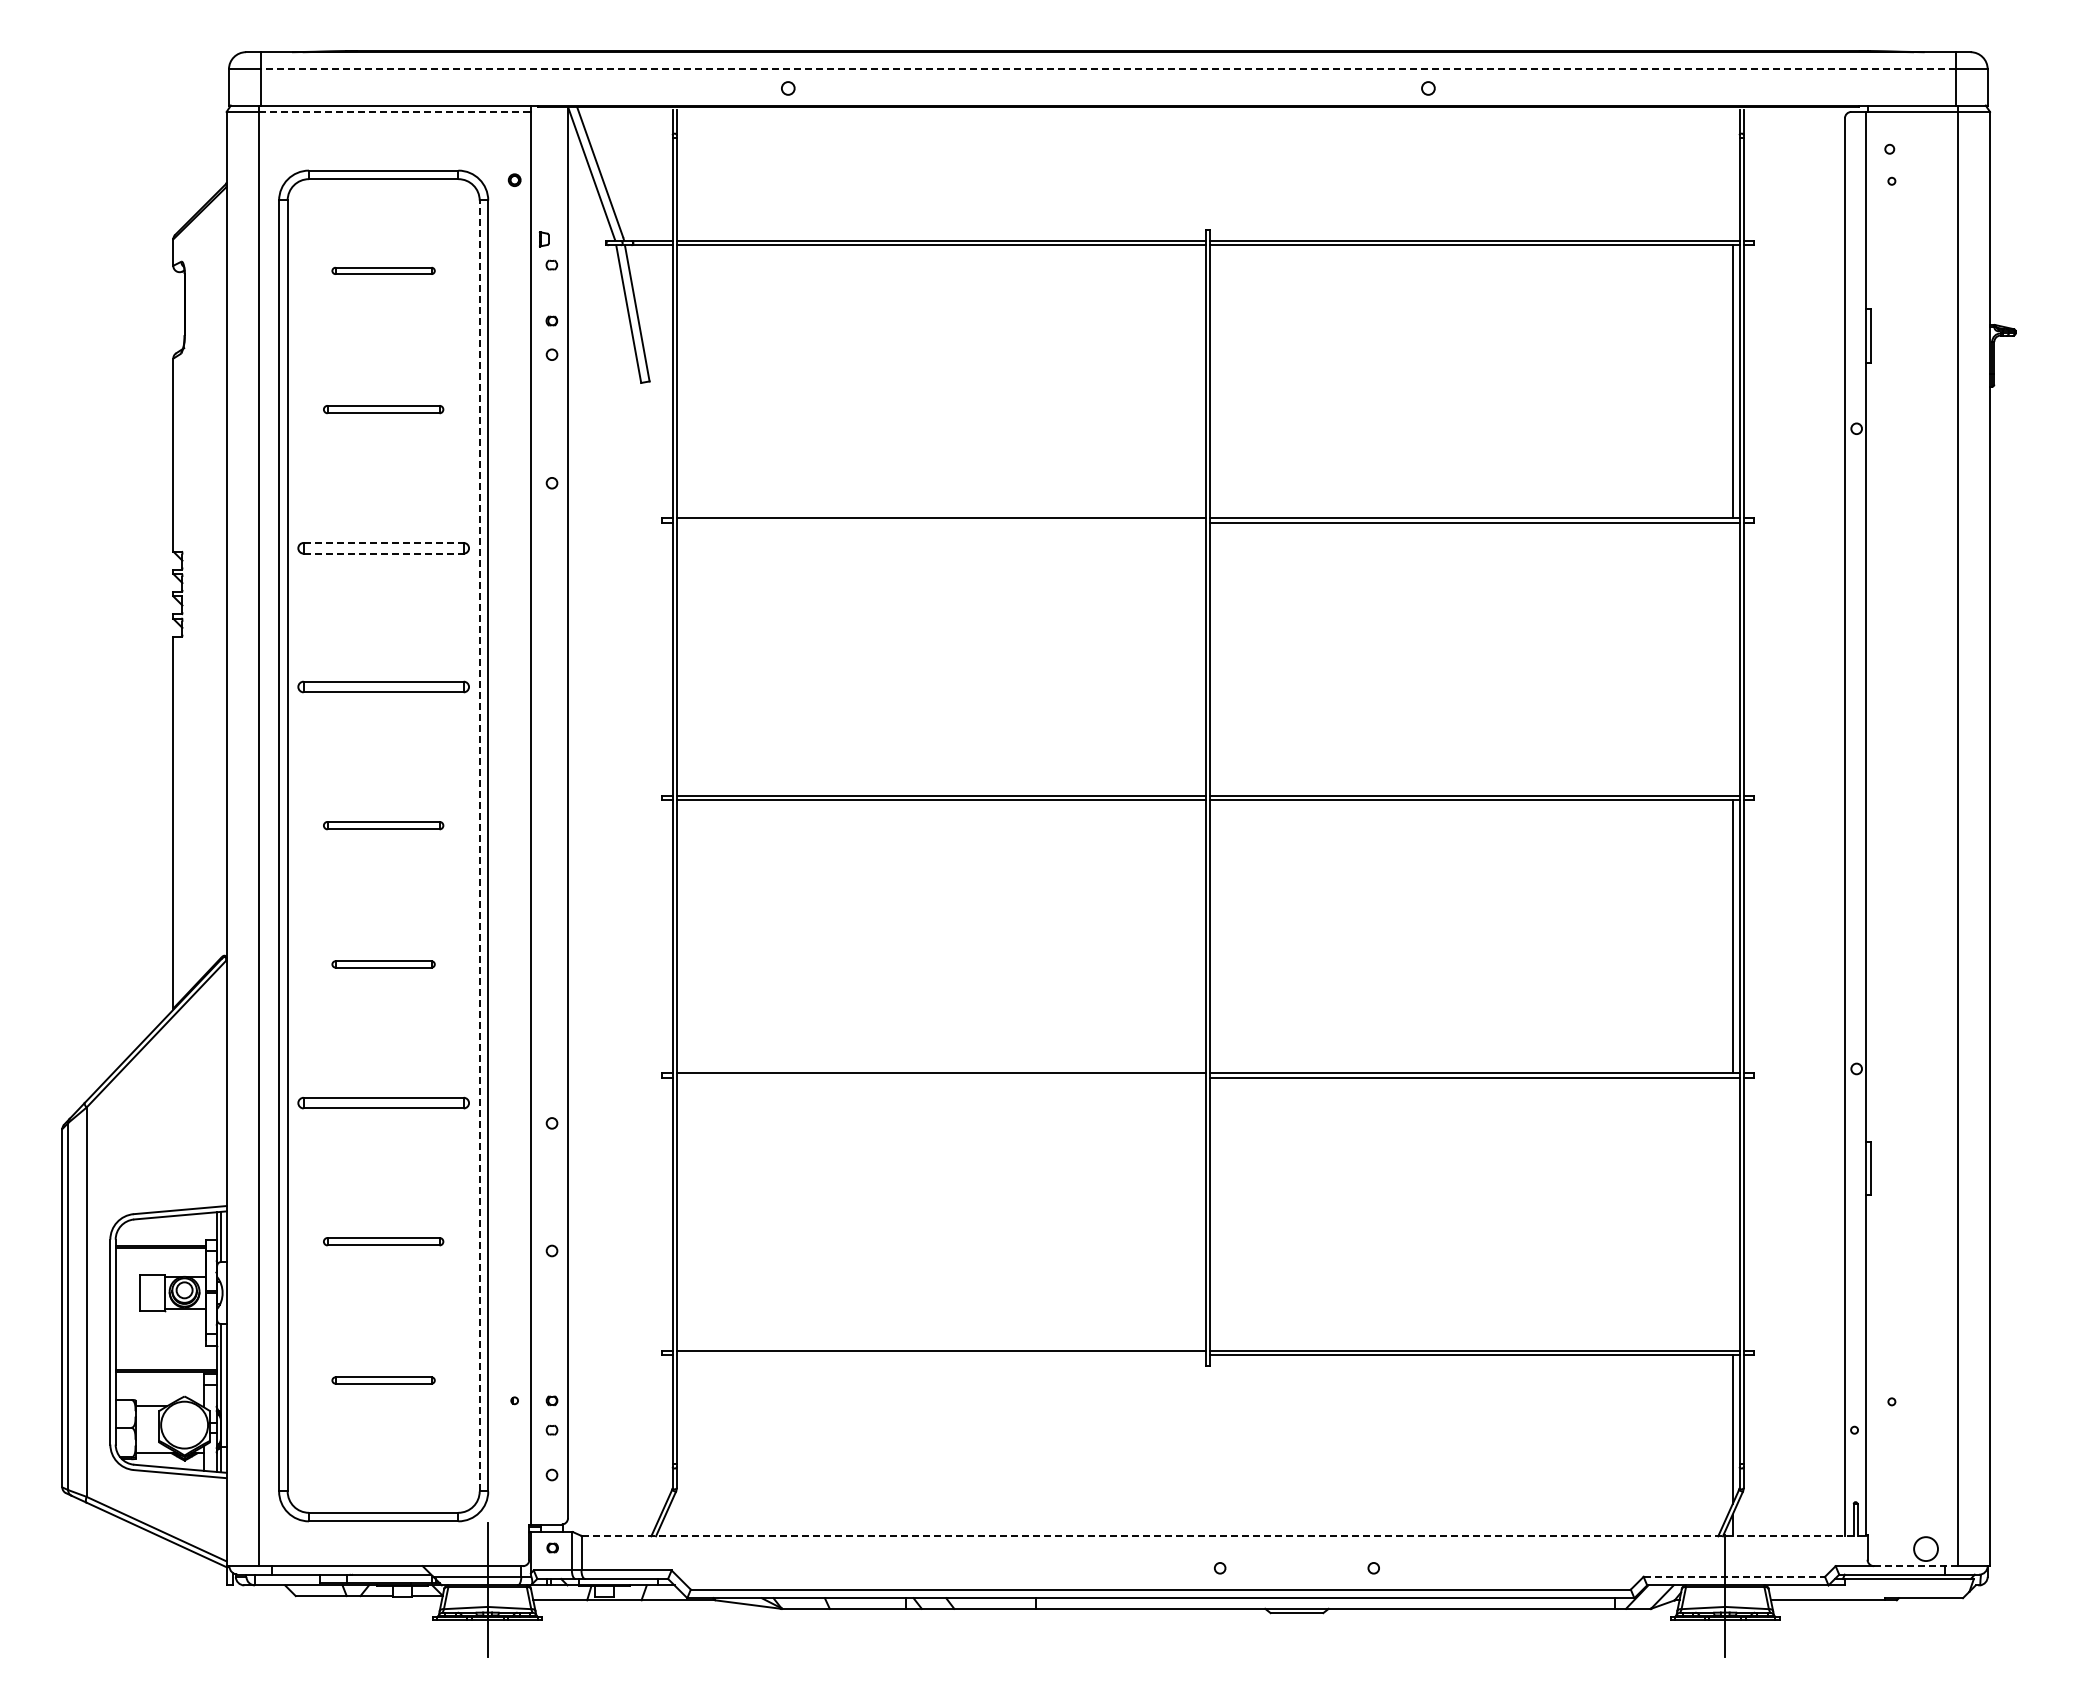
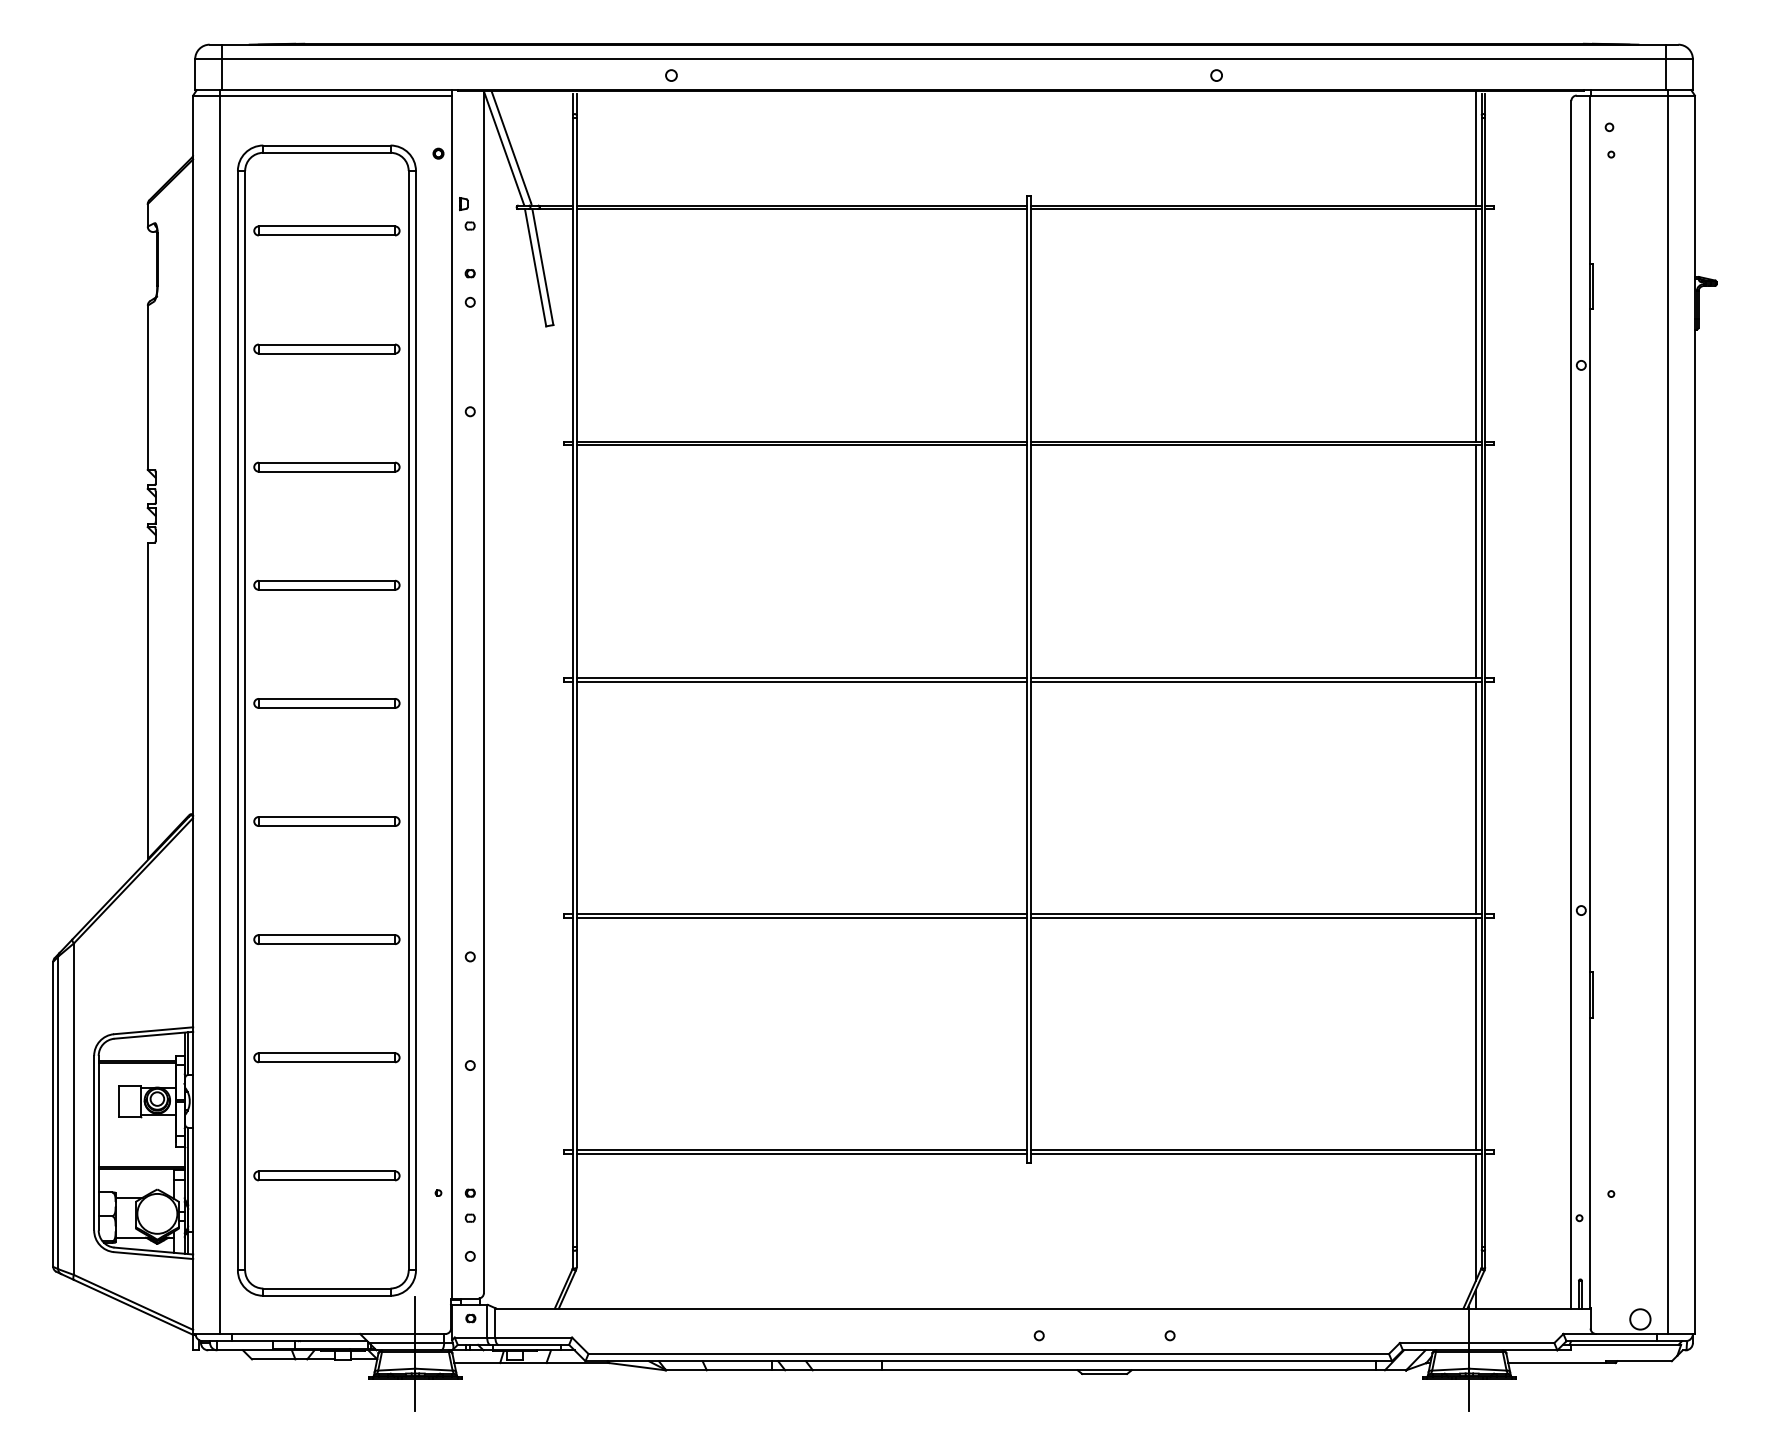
line: (1107, 69) -> (943, 59), dashed -> solid
line: (395, 111) -> (336, 95), dashed -> solid
line: (1732, 174) -> (1475, 148), added
part: (383, 270) -> (326, 230), size x1.67
part: (383, 409) -> (326, 348), size x1.43
line: (941, 522) -> (801, 445), added
line: (384, 542) -> (327, 462), dashed -> solid
line: (384, 553) -> (327, 471), dashed -> solid
line: (1732, 658) -> (1475, 561), added
part: (383, 825) -> (326, 703), size x1.43
line: (479, 845) -> (408, 720), dashed -> solid
part: (383, 964) -> (326, 821), size x1.67
line: (941, 1077) -> (801, 917), added
line: (1732, 1213) -> (1475, 1033), added
part: (383, 1241) -> (326, 1057), size x1.43
line: (941, 1354) -> (801, 1153), added
part: (383, 1380) -> (326, 1175), size x1.67
line: (1224, 1536) -> (1042, 1308), dashed -> solid
line: (1916, 1566) -> (1632, 1334), dashed -> solid
line: (1734, 1576) -> (1477, 1342), dashed -> solid

